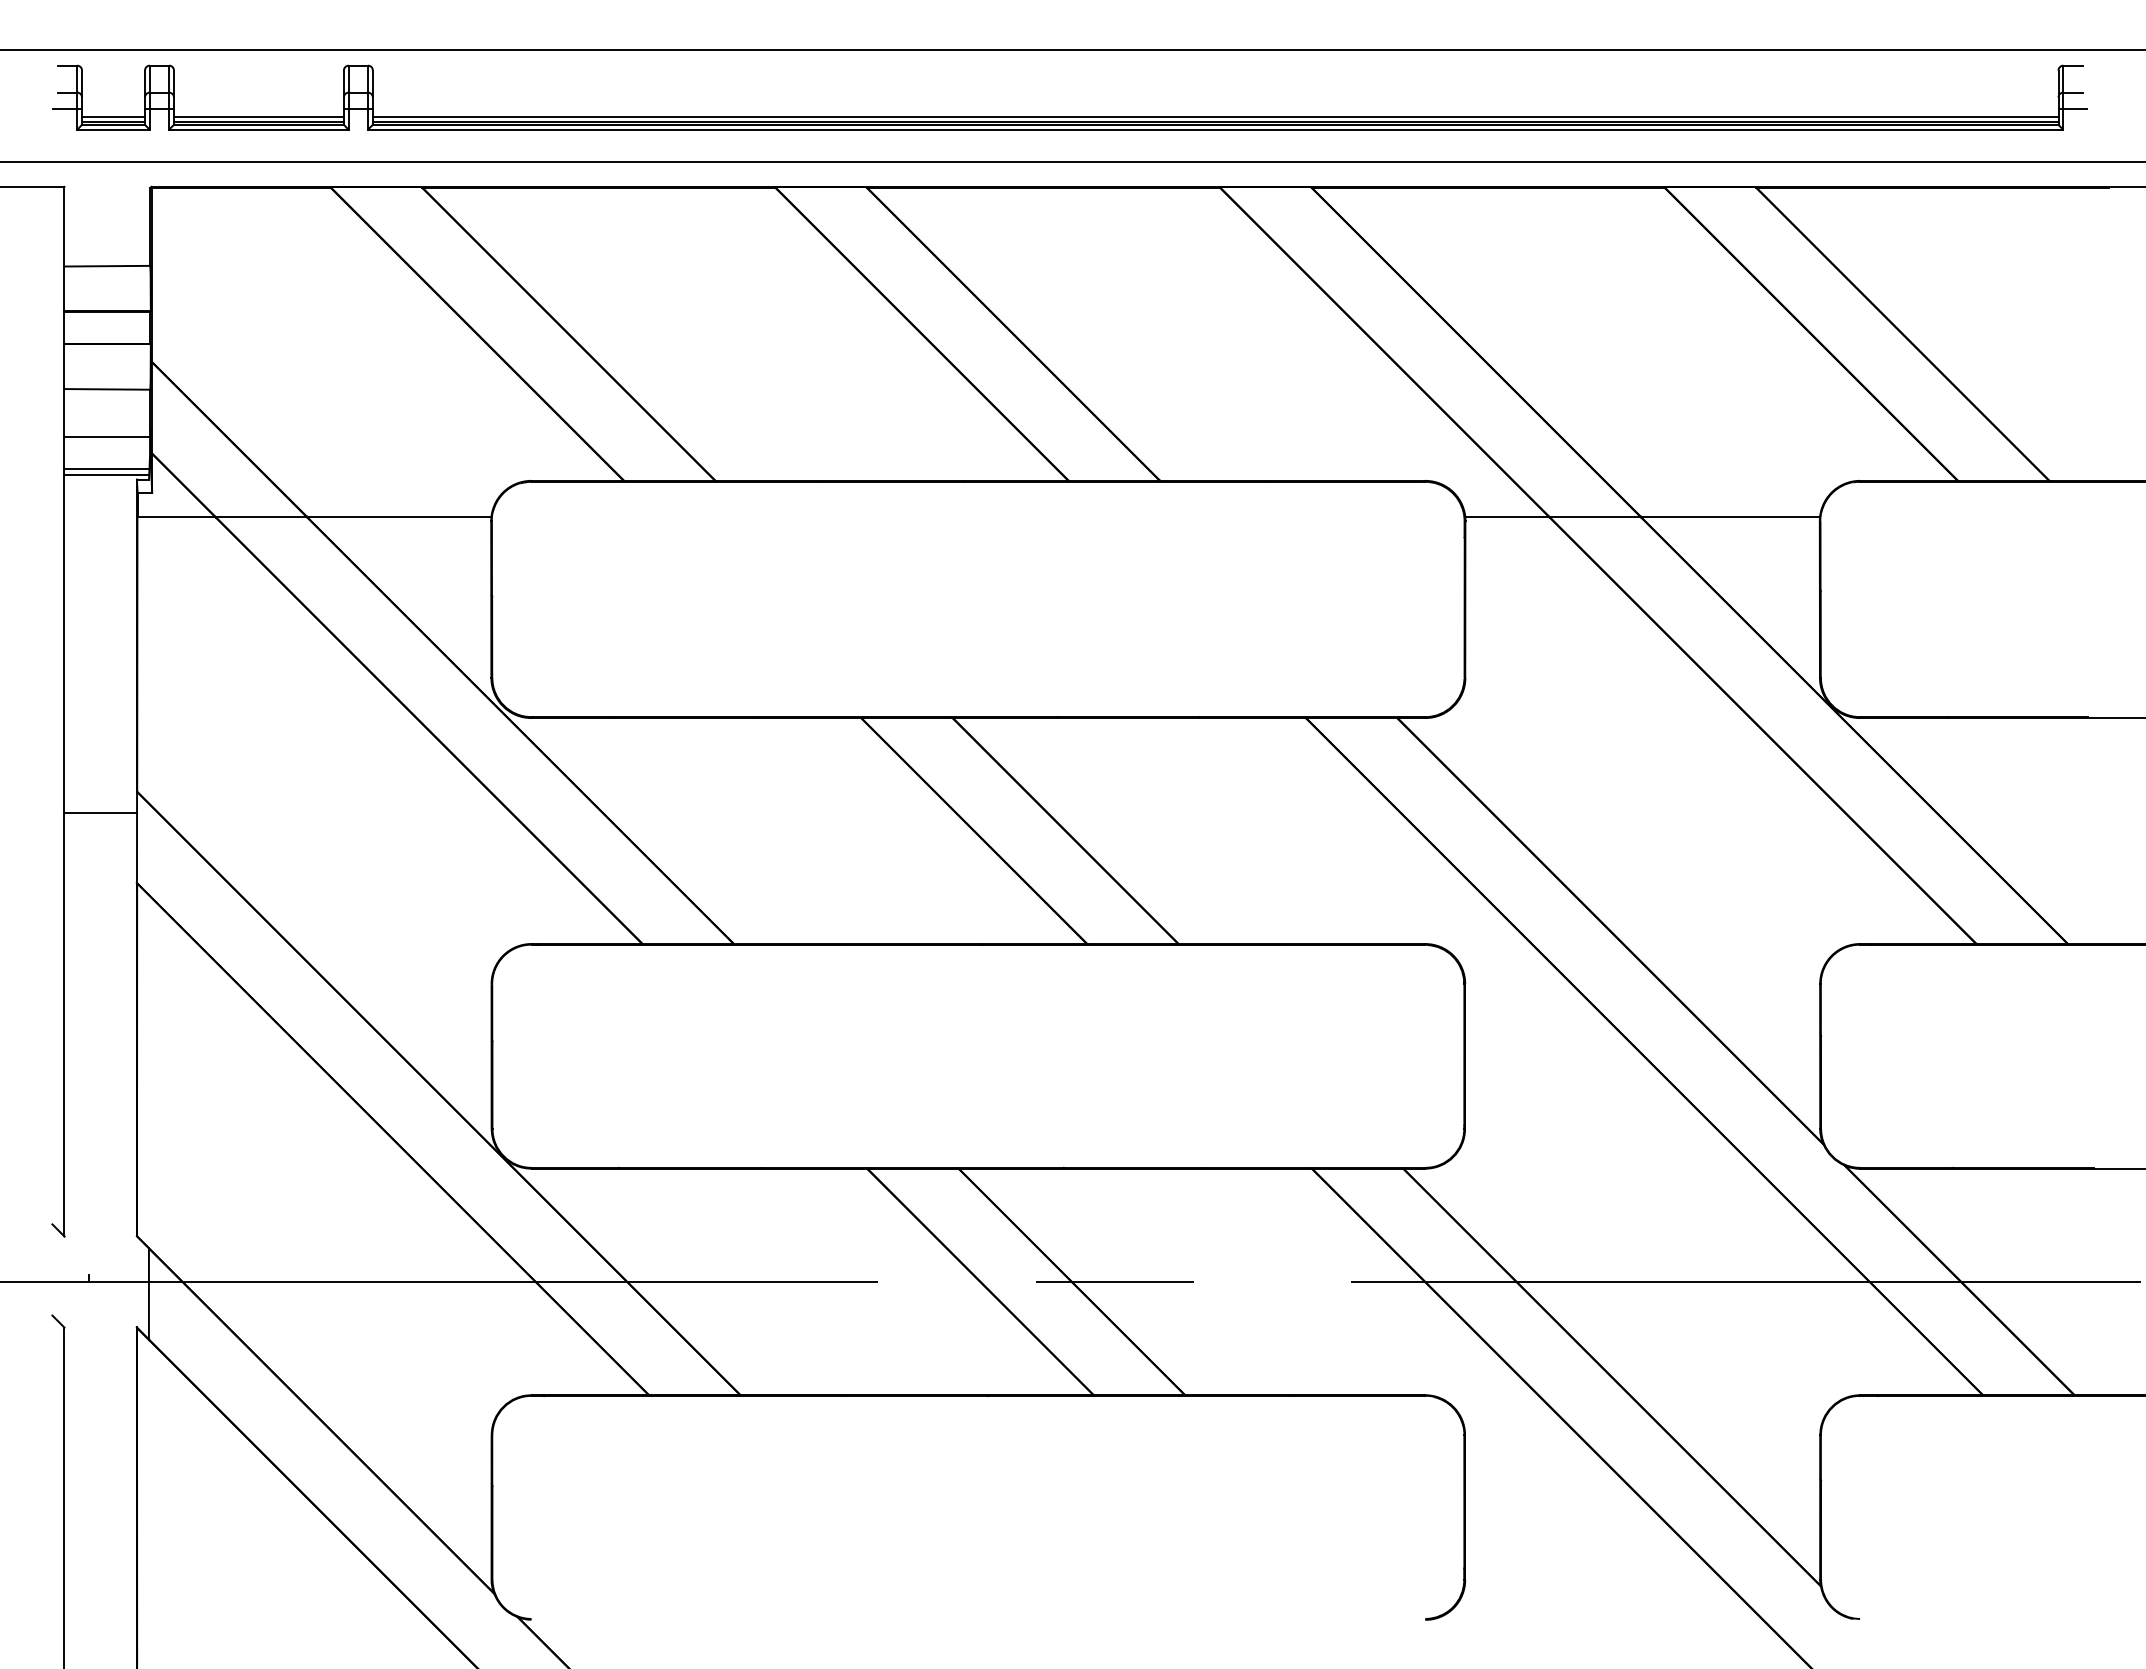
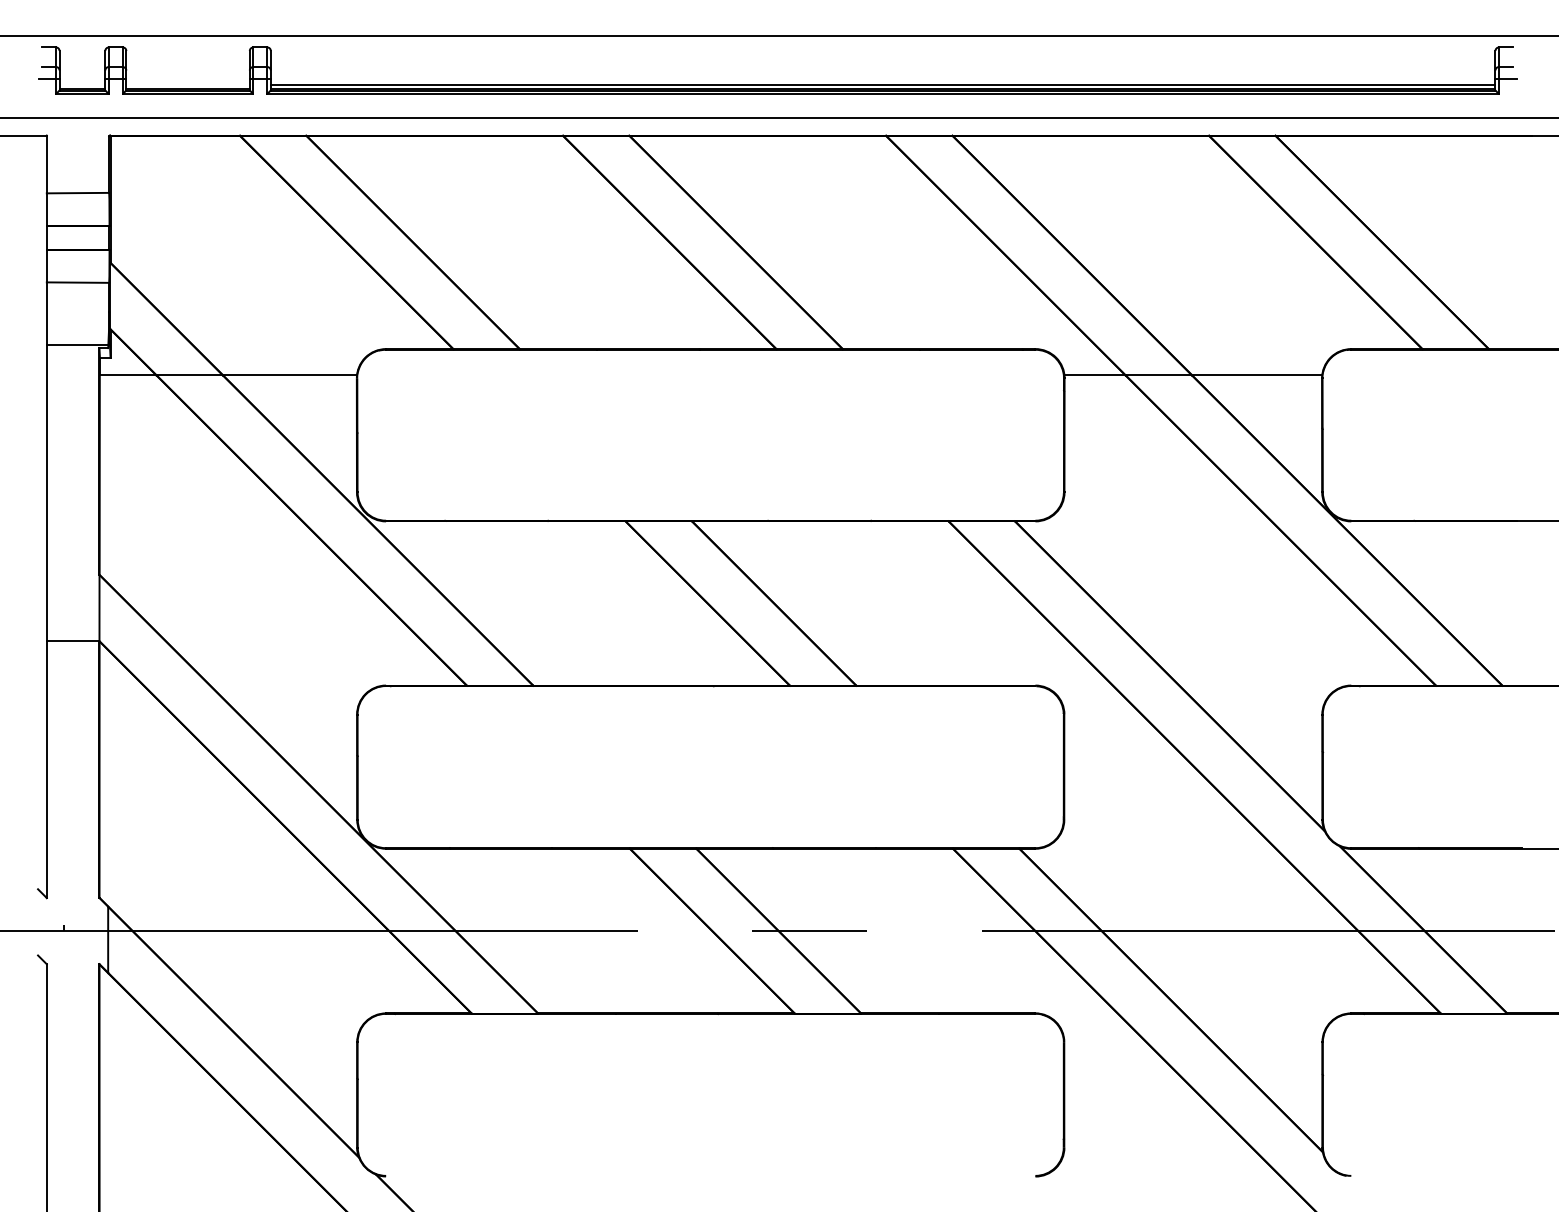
line: (113, 117) -> (82, 85), removed
line: (258, 117) -> (187, 85), removed
line: (107, 436) -> (78, 316), removed
line: (106, 468) -> (77, 340), removed
line: (100, 813) -> (72, 640), moved

